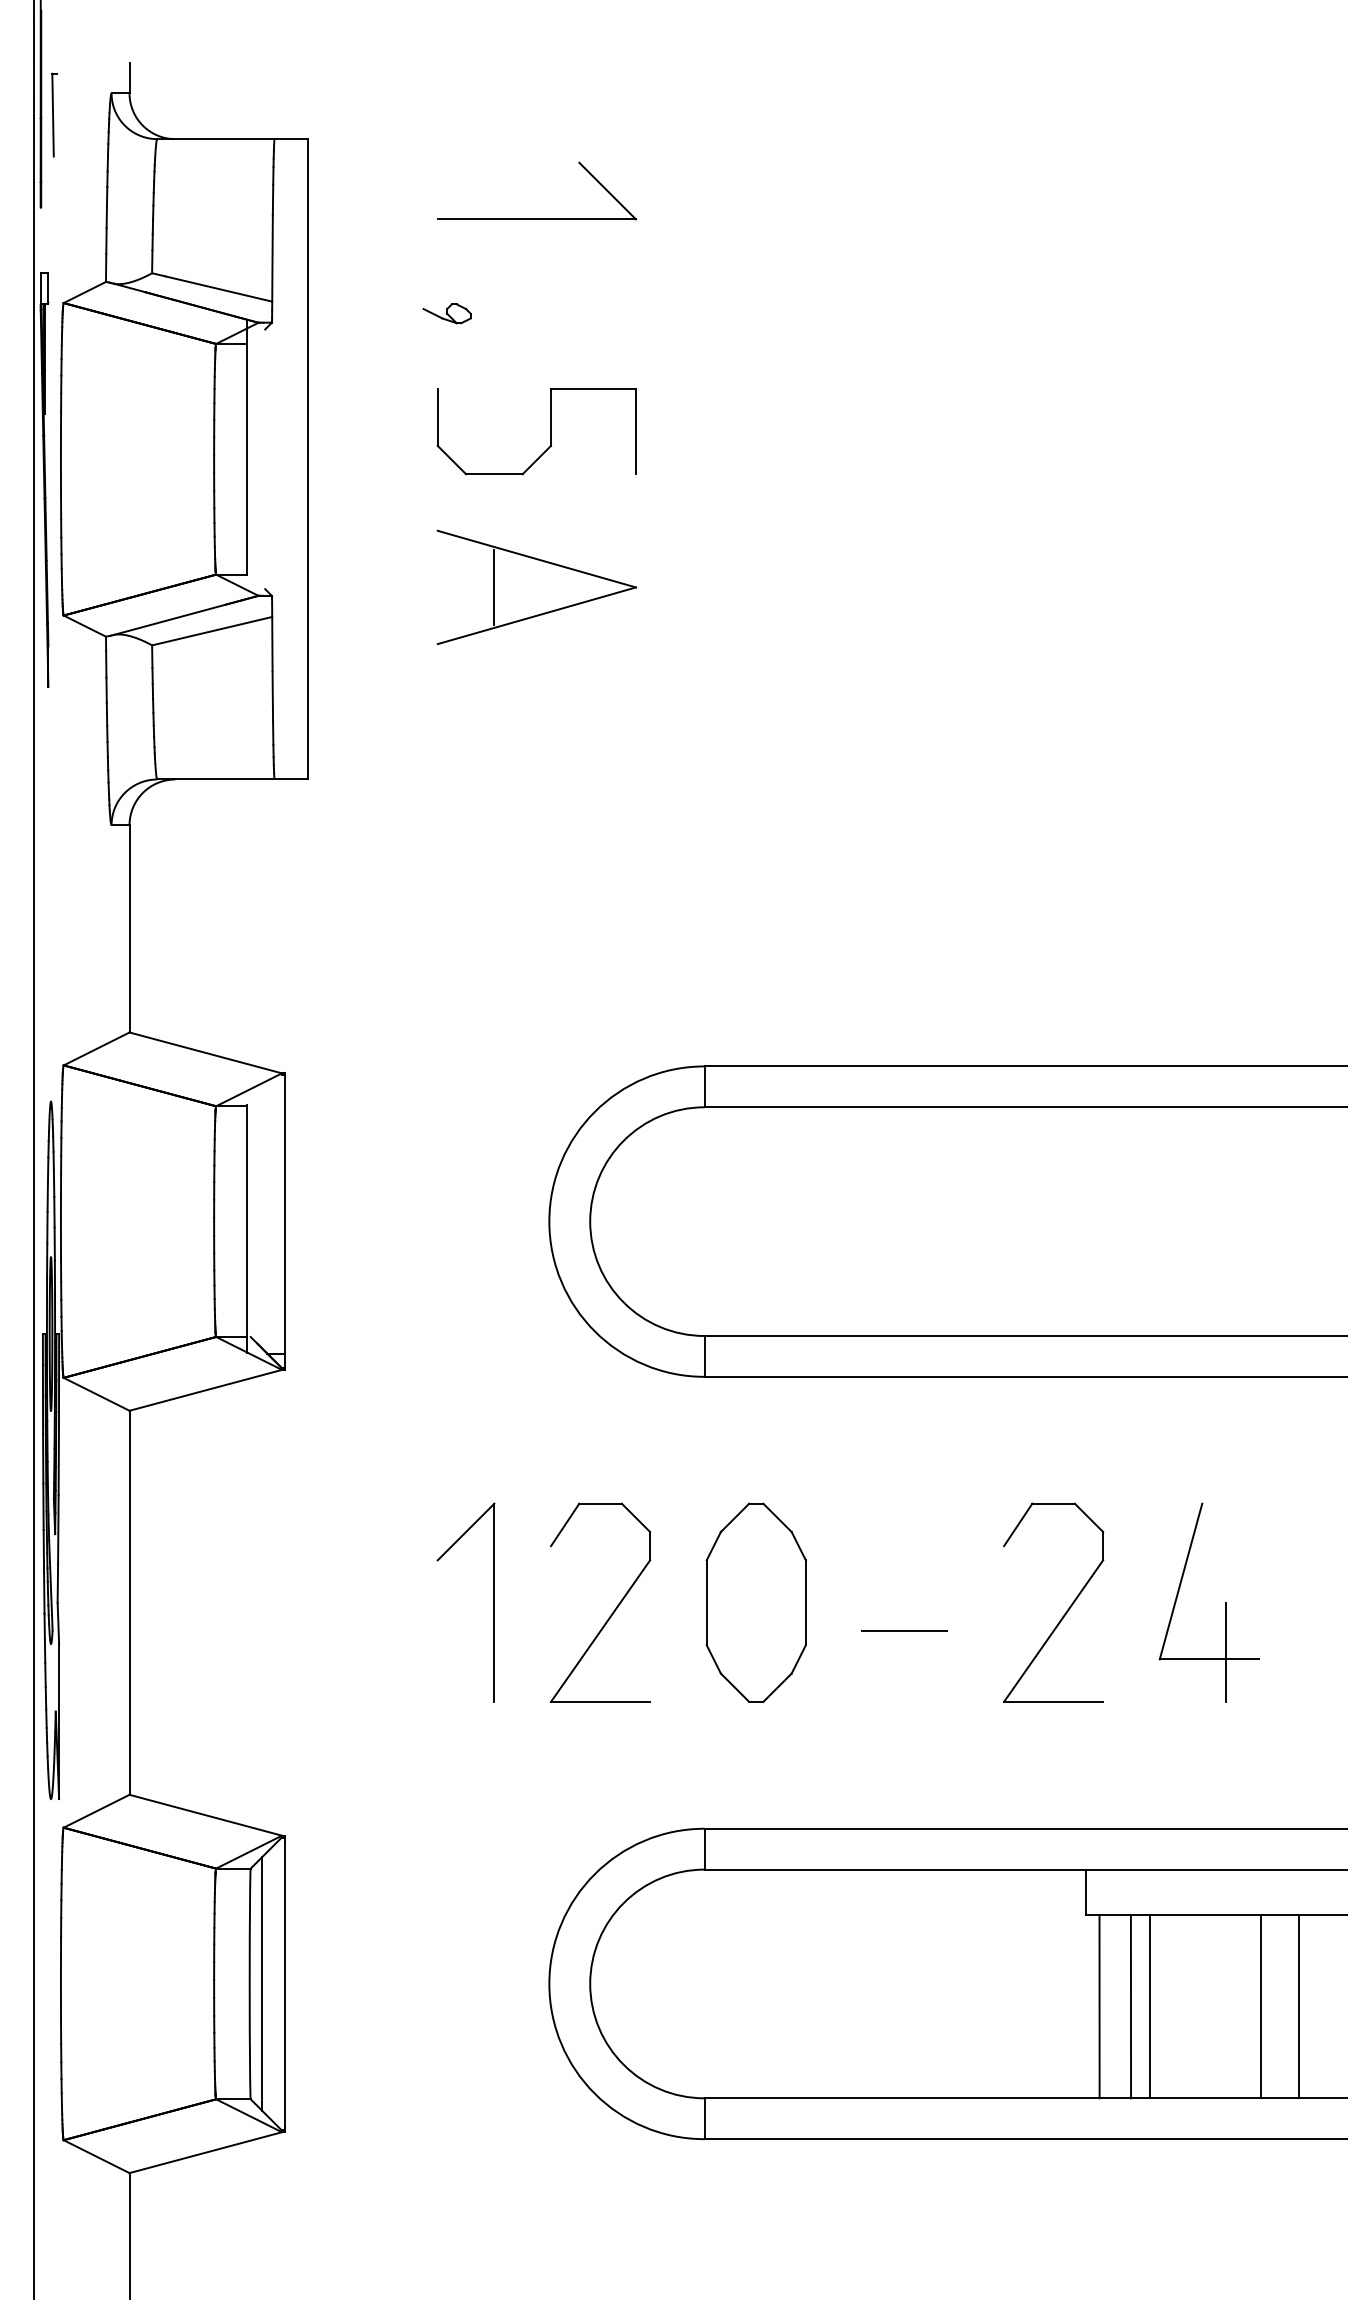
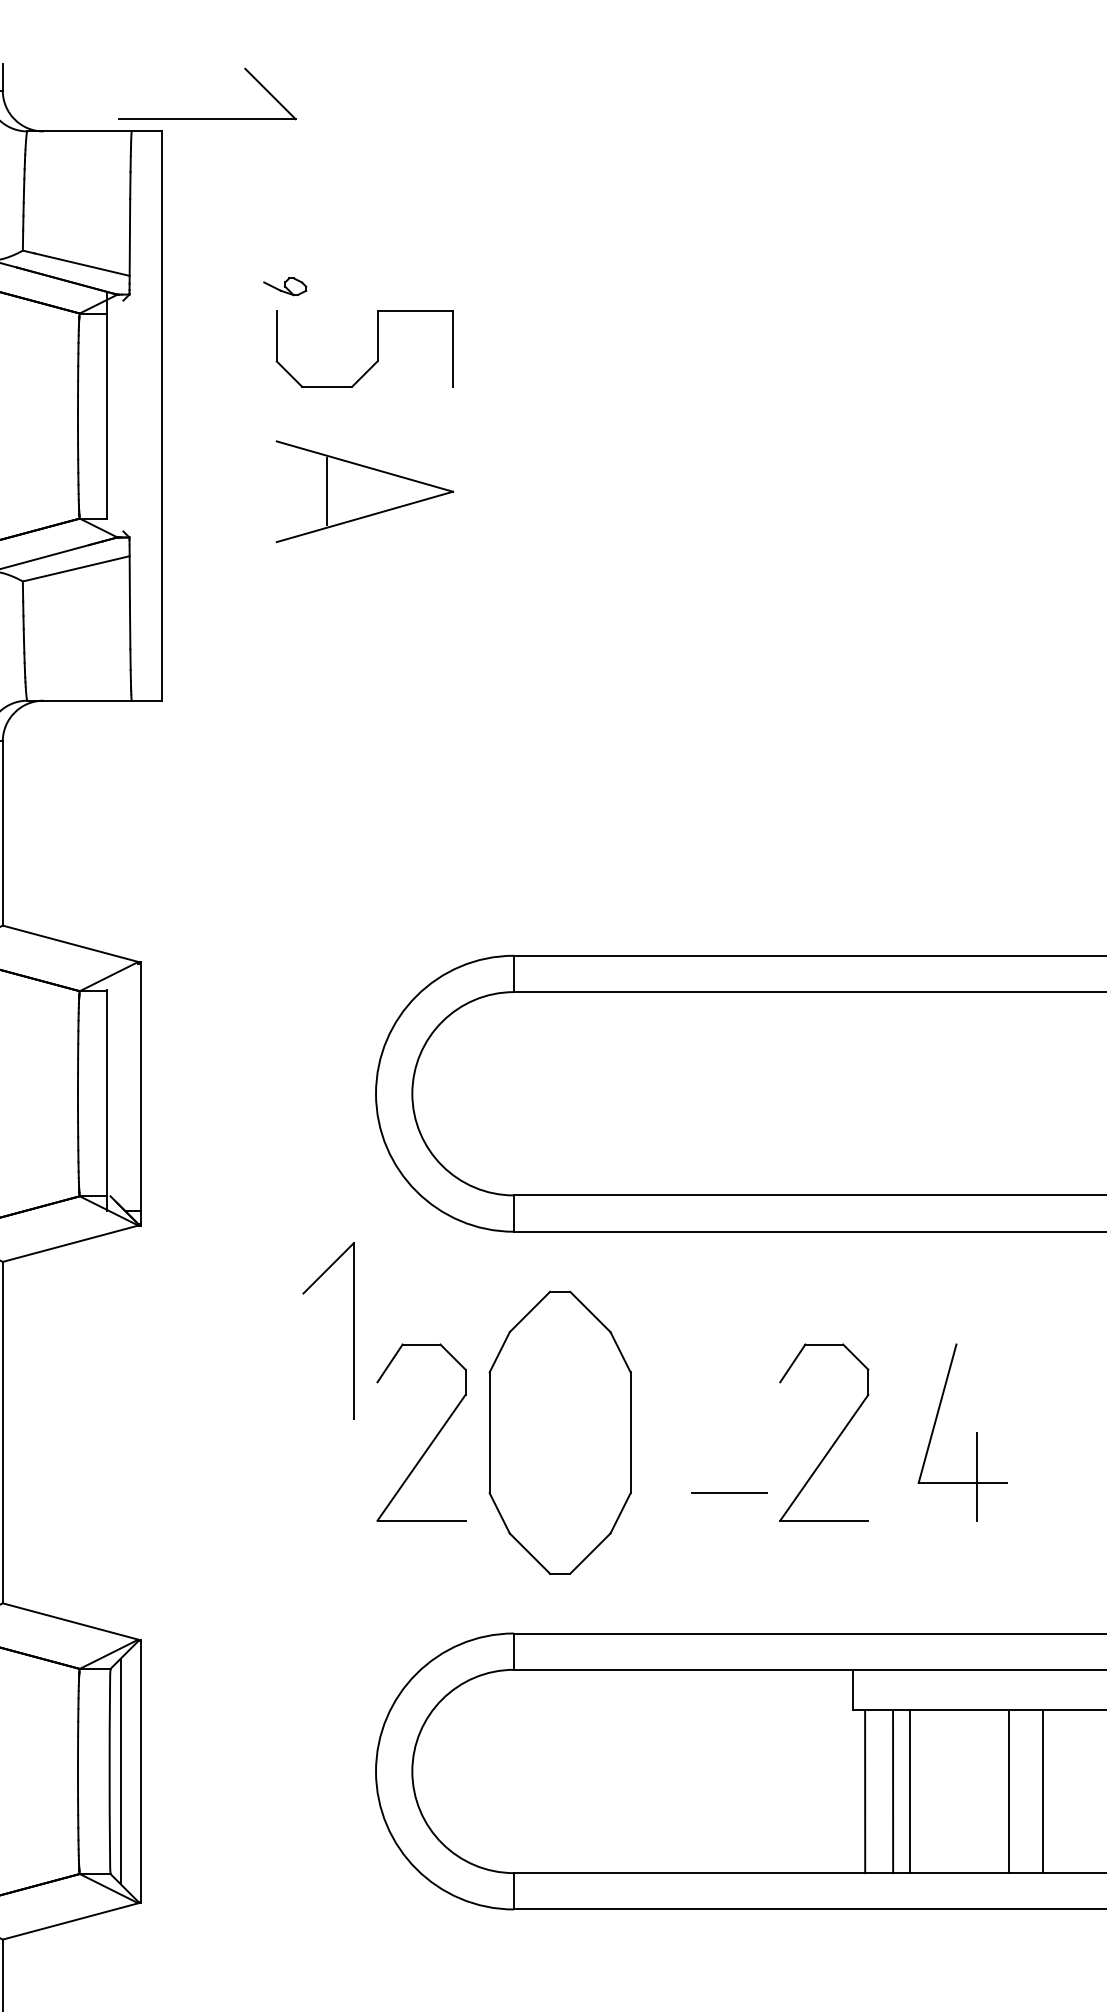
part: (536, 218) -> (207, 118), moved
part: (550, 431) -> (377, 348), moved
part: (536, 587) -> (364, 491), moved
part: (493, 1602) -> (353, 1331), moved
part: (755, 1602) -> (559, 1432), size x1.6
line: (904, 1630) -> (729, 1492), moved

